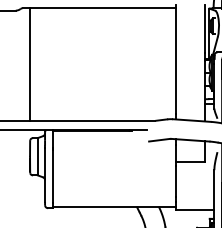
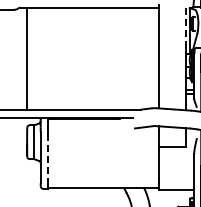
line: (204, 29) -> (185, 26), solid -> dashed
line: (52, 175) -> (47, 159), solid -> dashed

